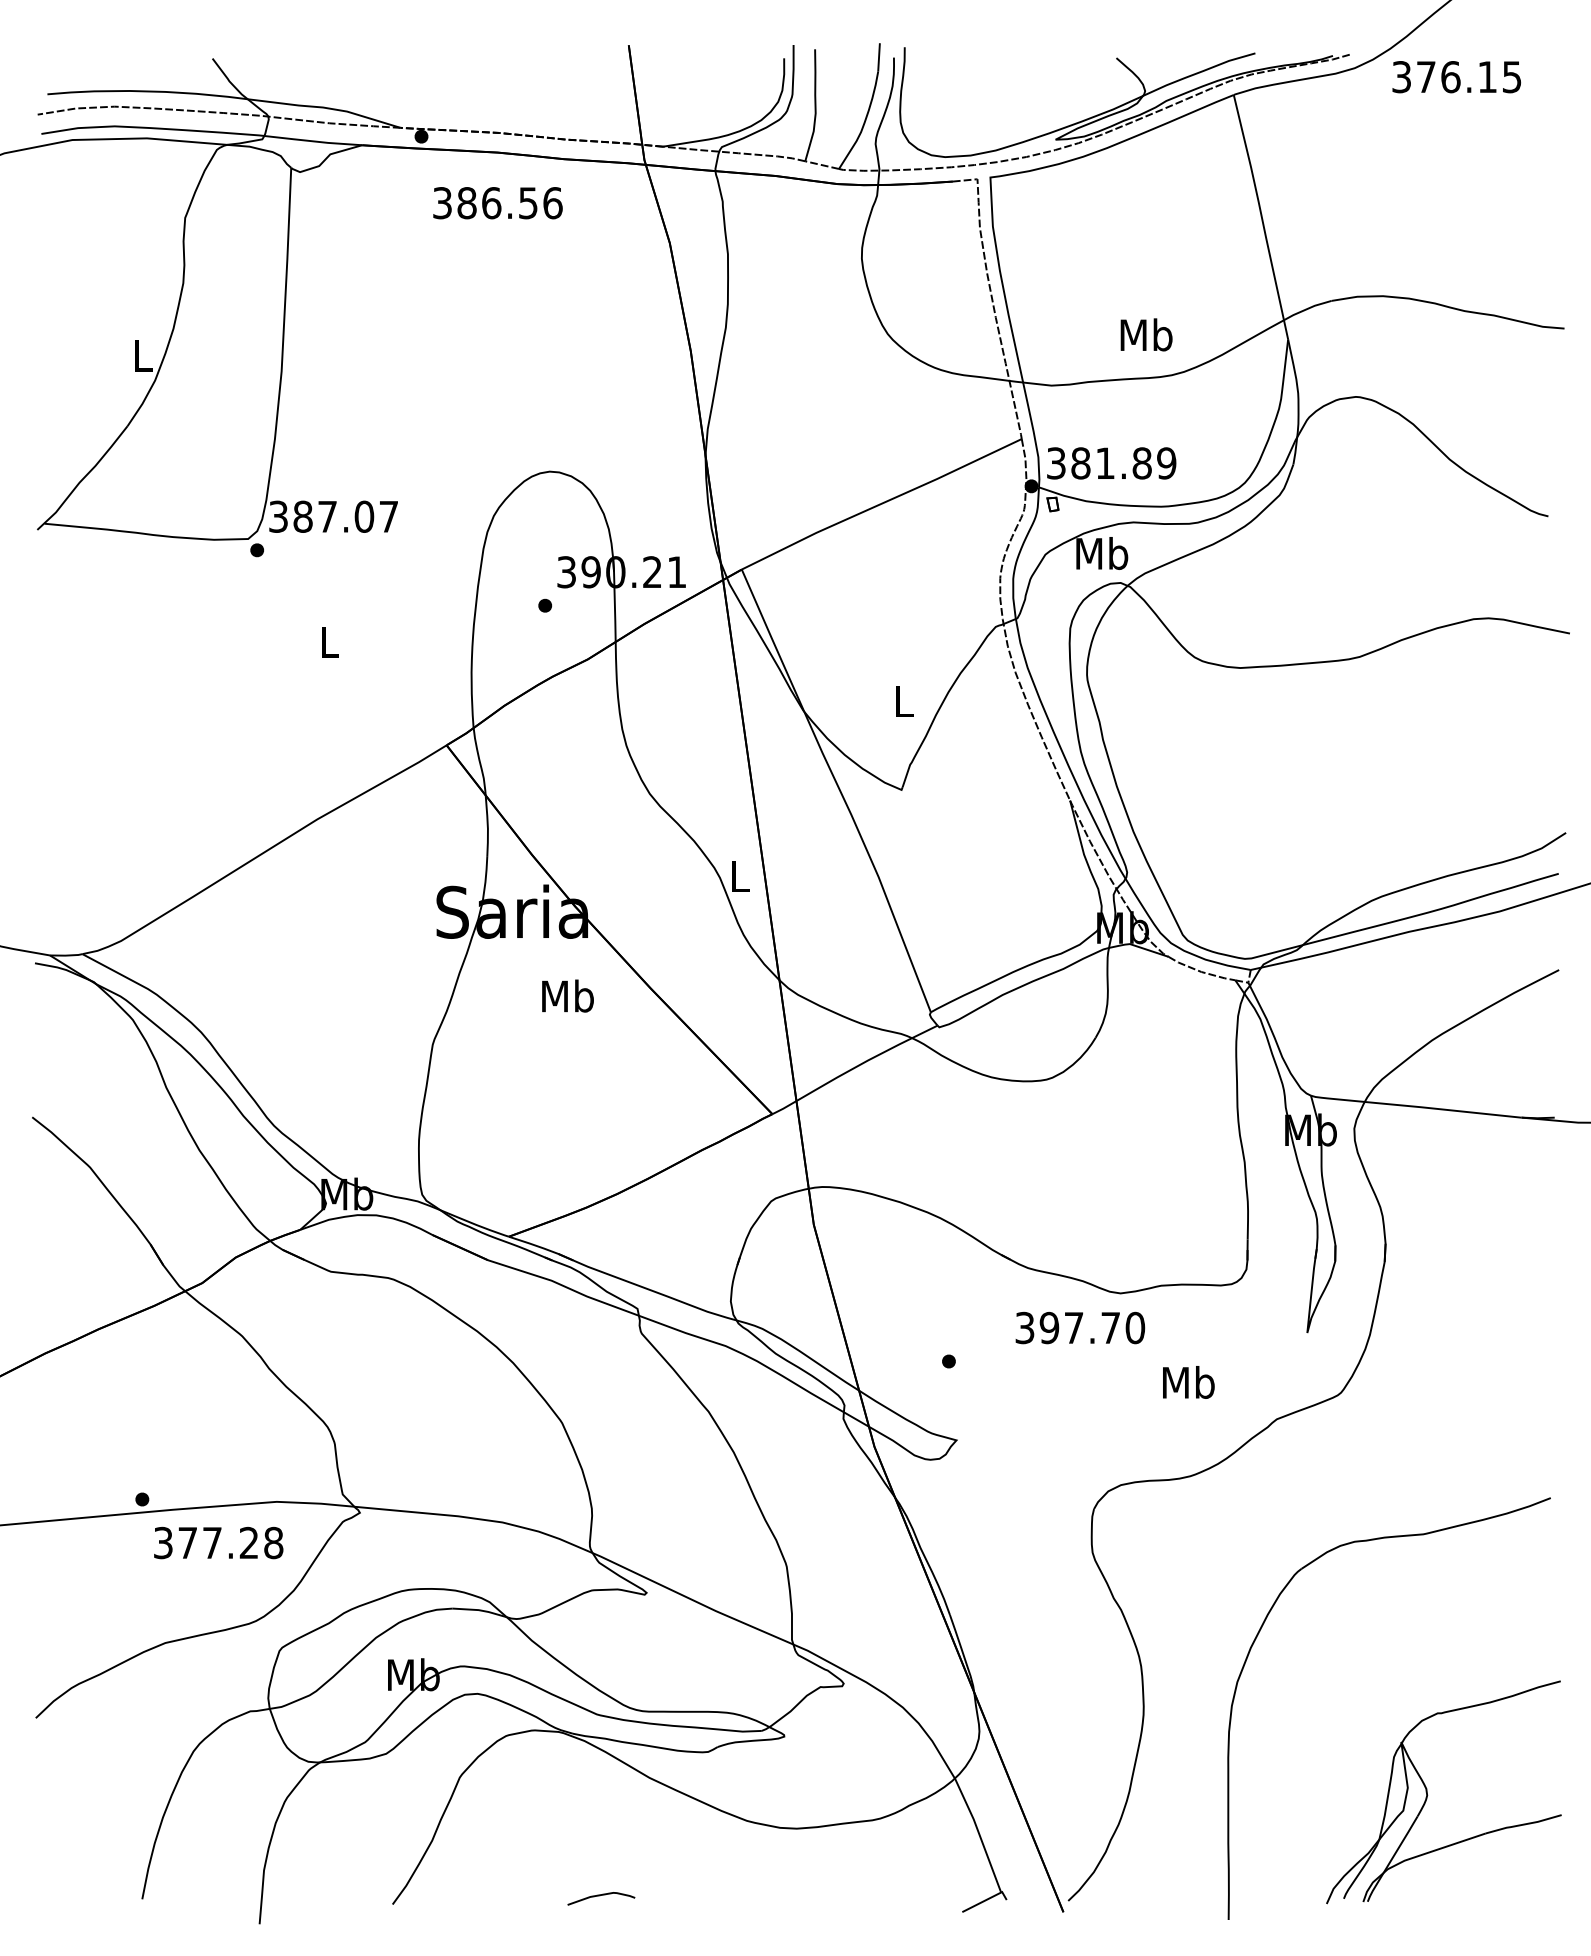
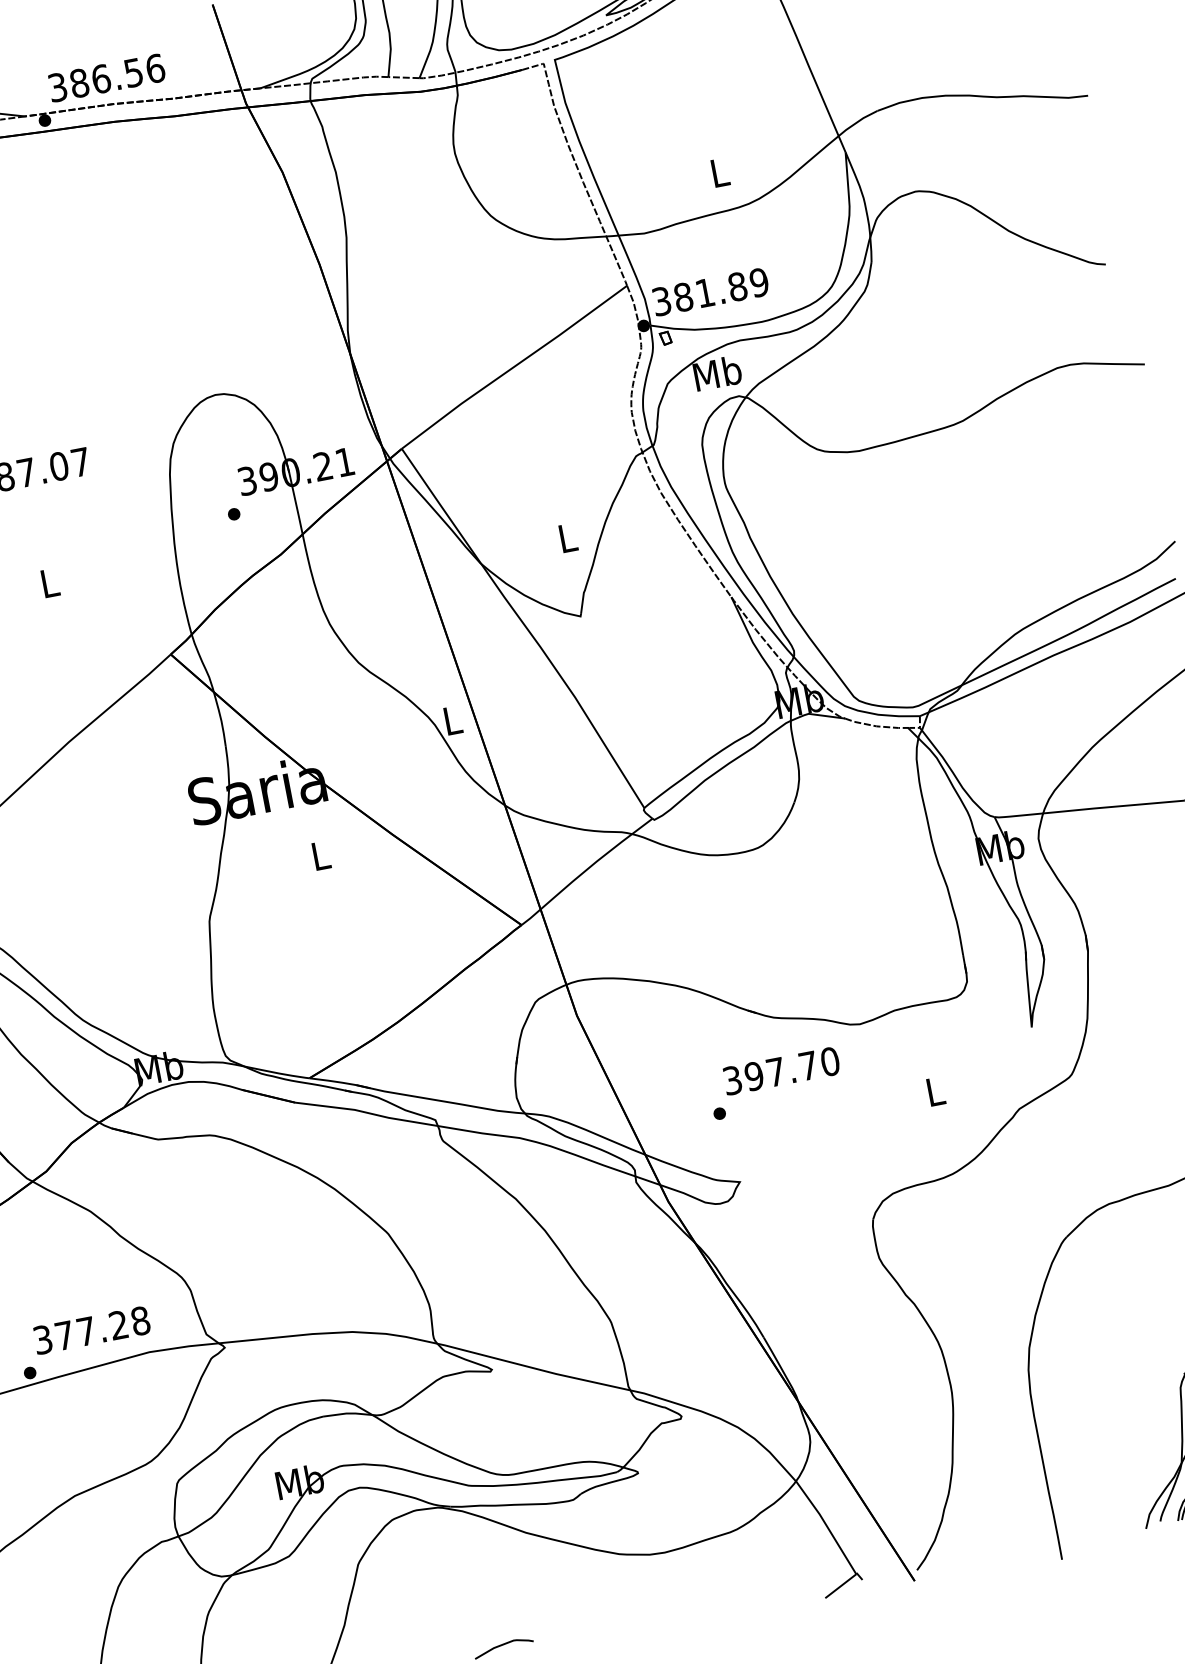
text: (497, 203) -> (106, 78), moved
text: (1146, 334) -> (719, 172), Mb -> L
text: (567, 995) -> (320, 855), Mb -> L
text: (1080, 1327) -> (781, 1070), moved
text: (1188, 1382) -> (935, 1091), Mb -> L
text: (218, 1542) -> (91, 1329), moved

